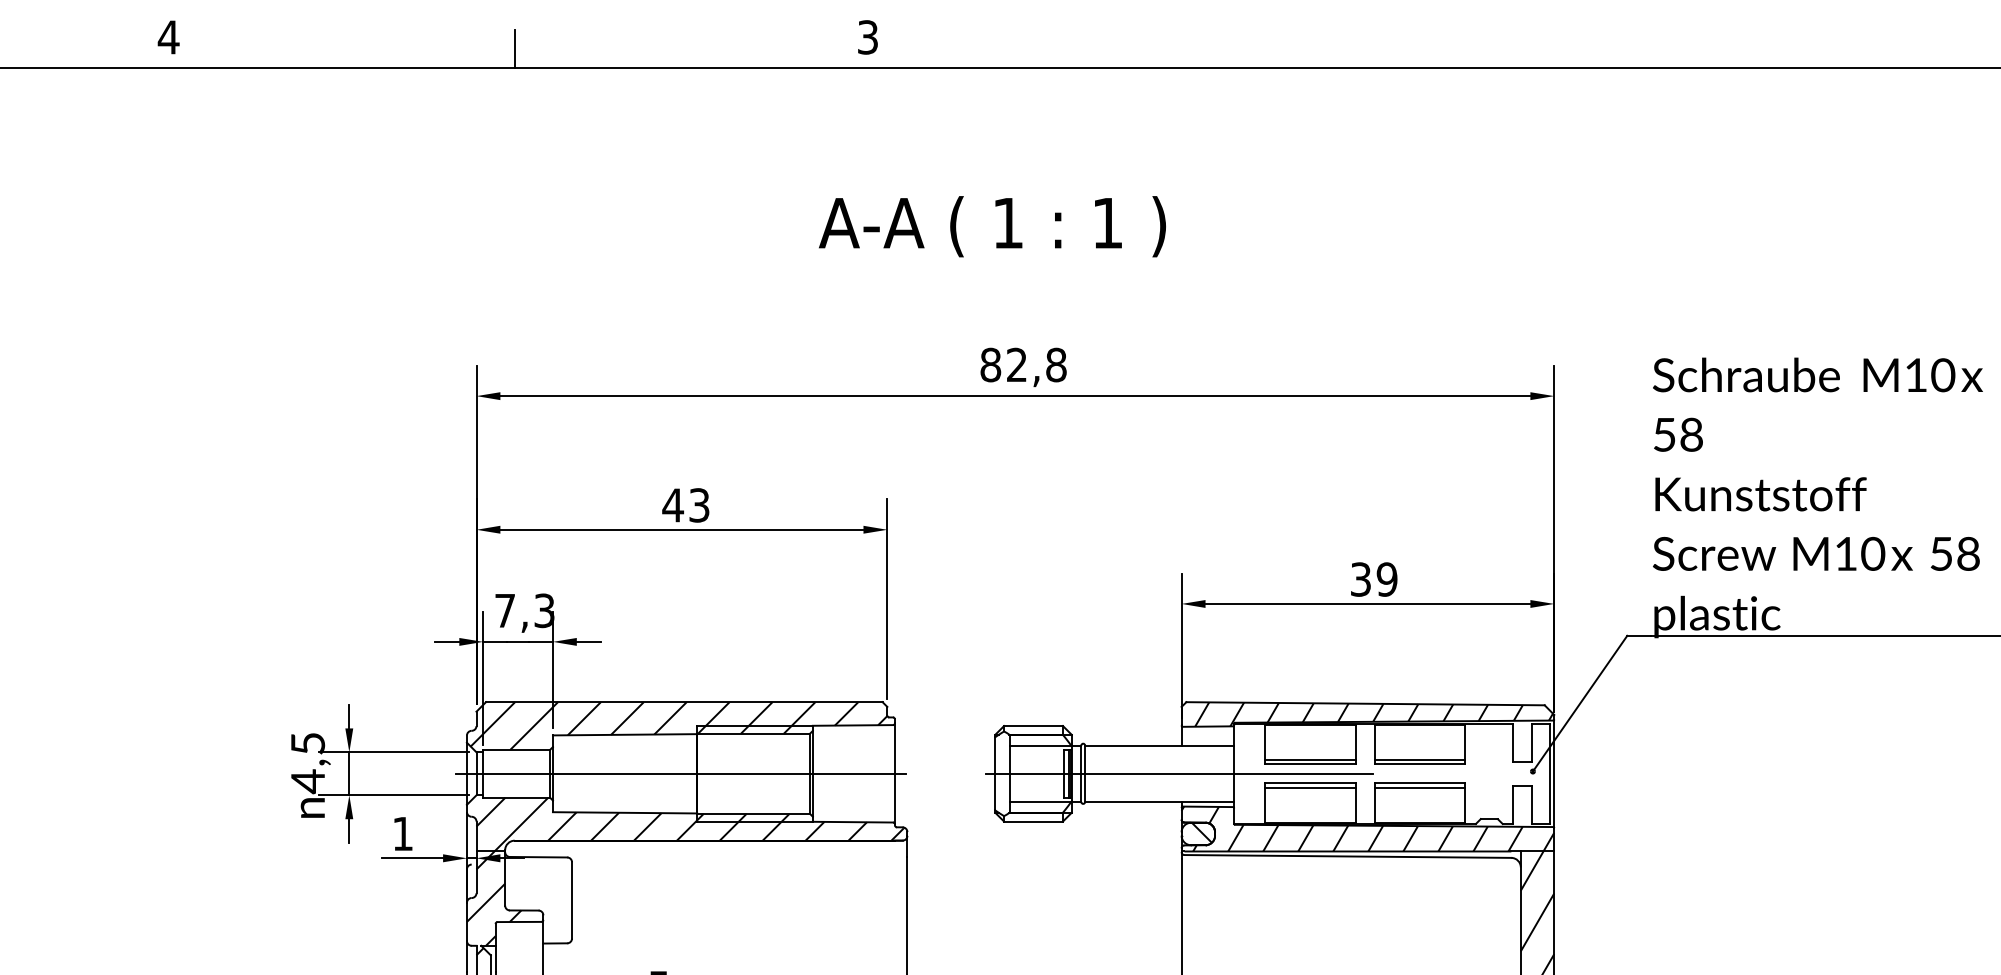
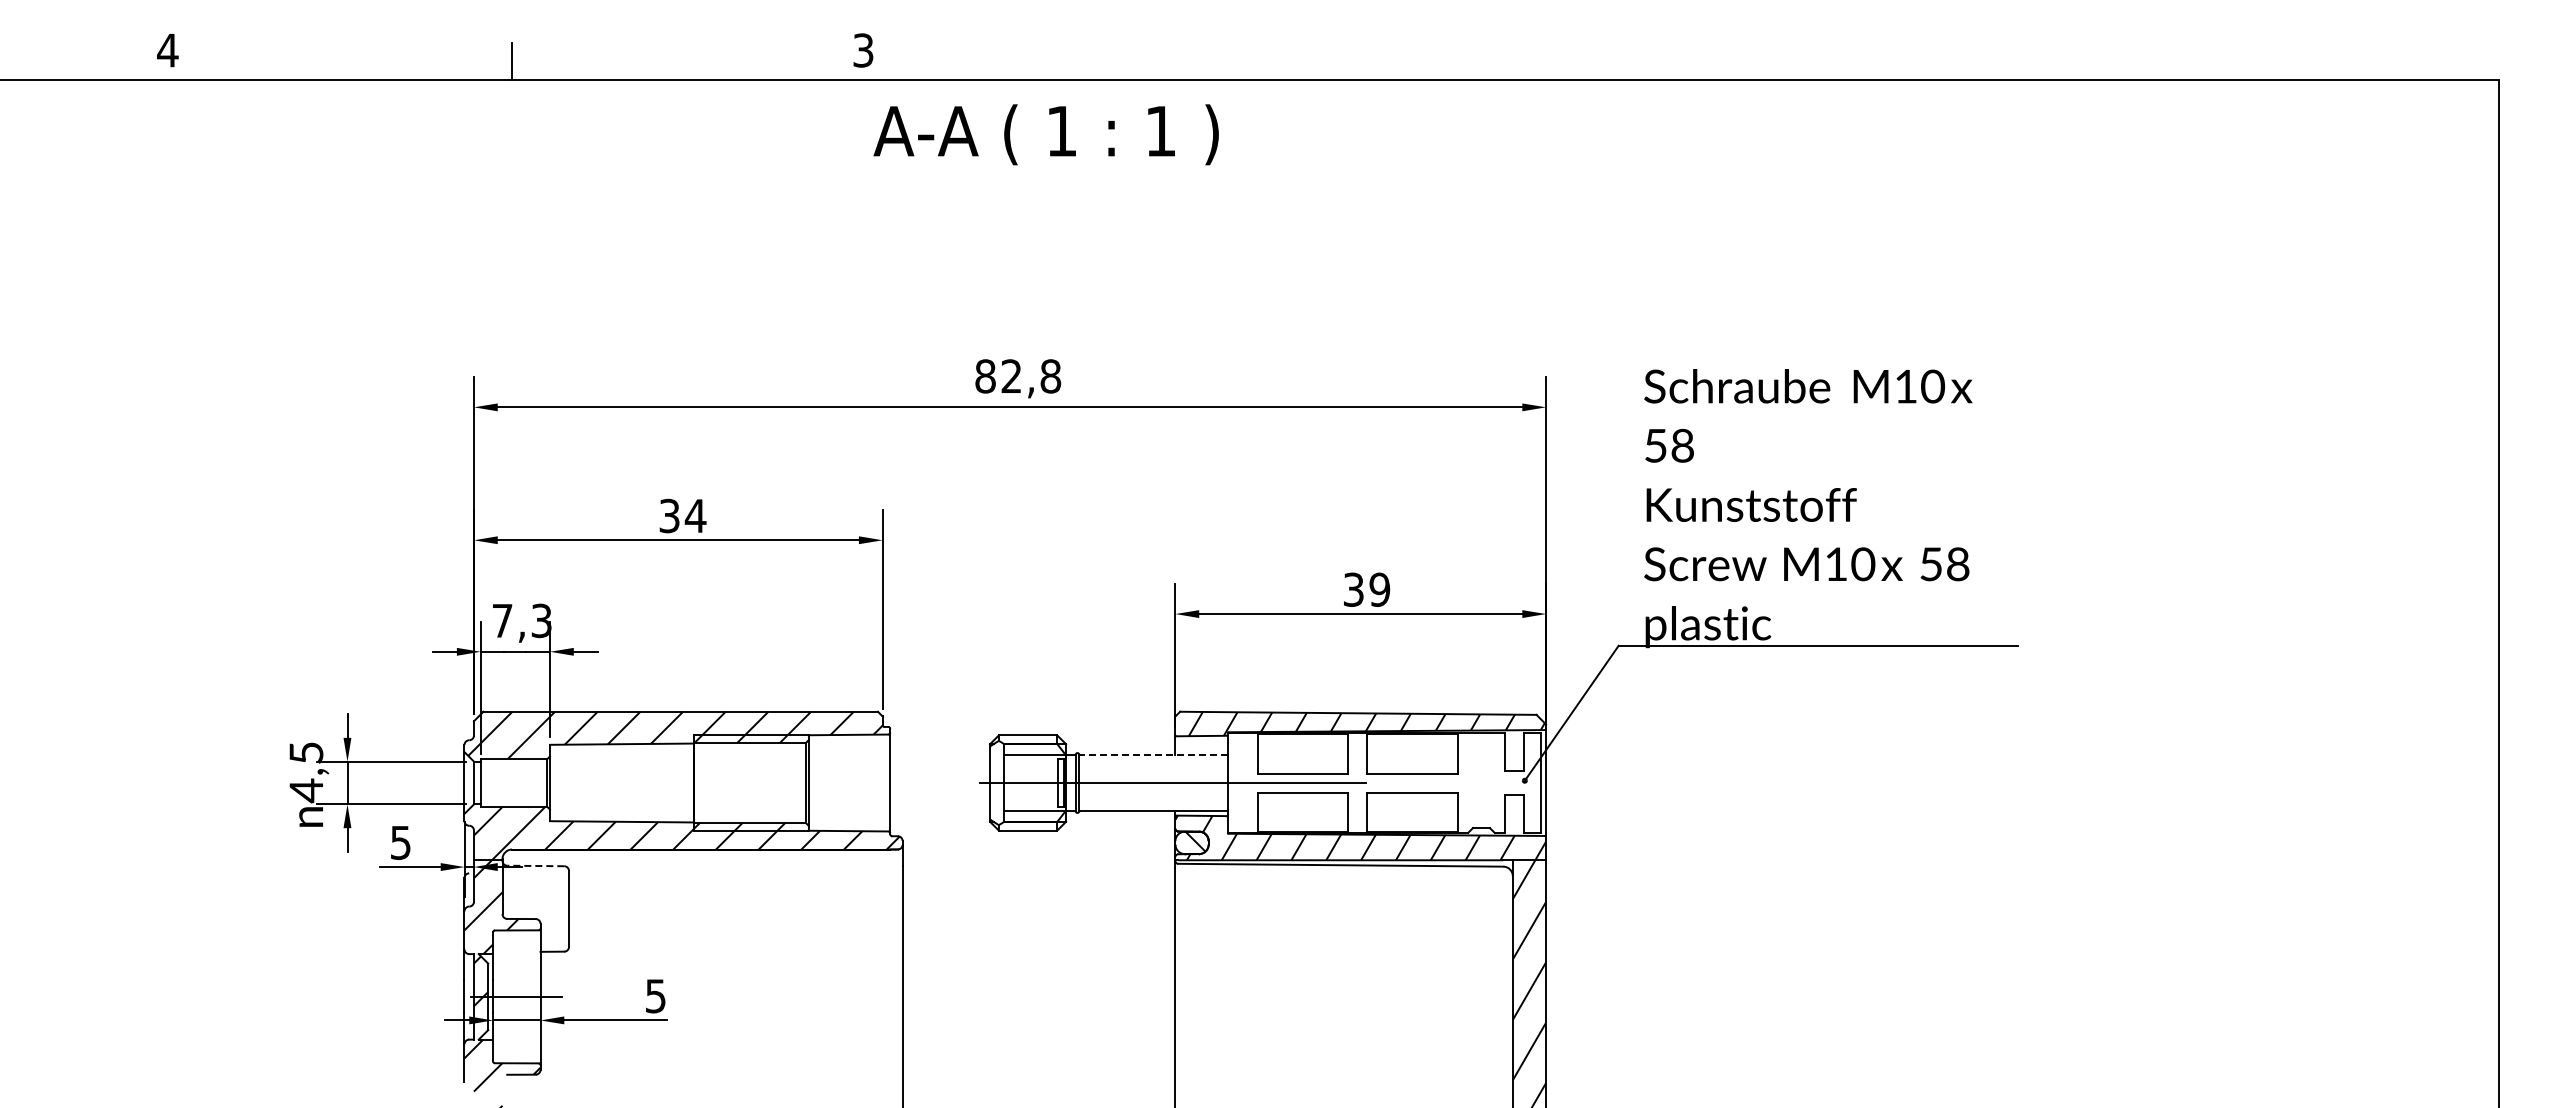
text: (991, 226) -> (1045, 134), moved
text: (686, 504) -> (682, 515), 43 -> 34
line: (1159, 746) -> (1153, 755), solid -> dashed
line: (1310, 759) -> (1303, 768), removed
line: (1419, 759) -> (1412, 768), removed
line: (681, 774) -> (677, 783), removed
line: (1310, 788) -> (1303, 797), removed
line: (1419, 788) -> (1412, 797), removed
text: (402, 833) -> (400, 842), 1 -> 5
line: (538, 856) -> (535, 865), solid -> dashed

